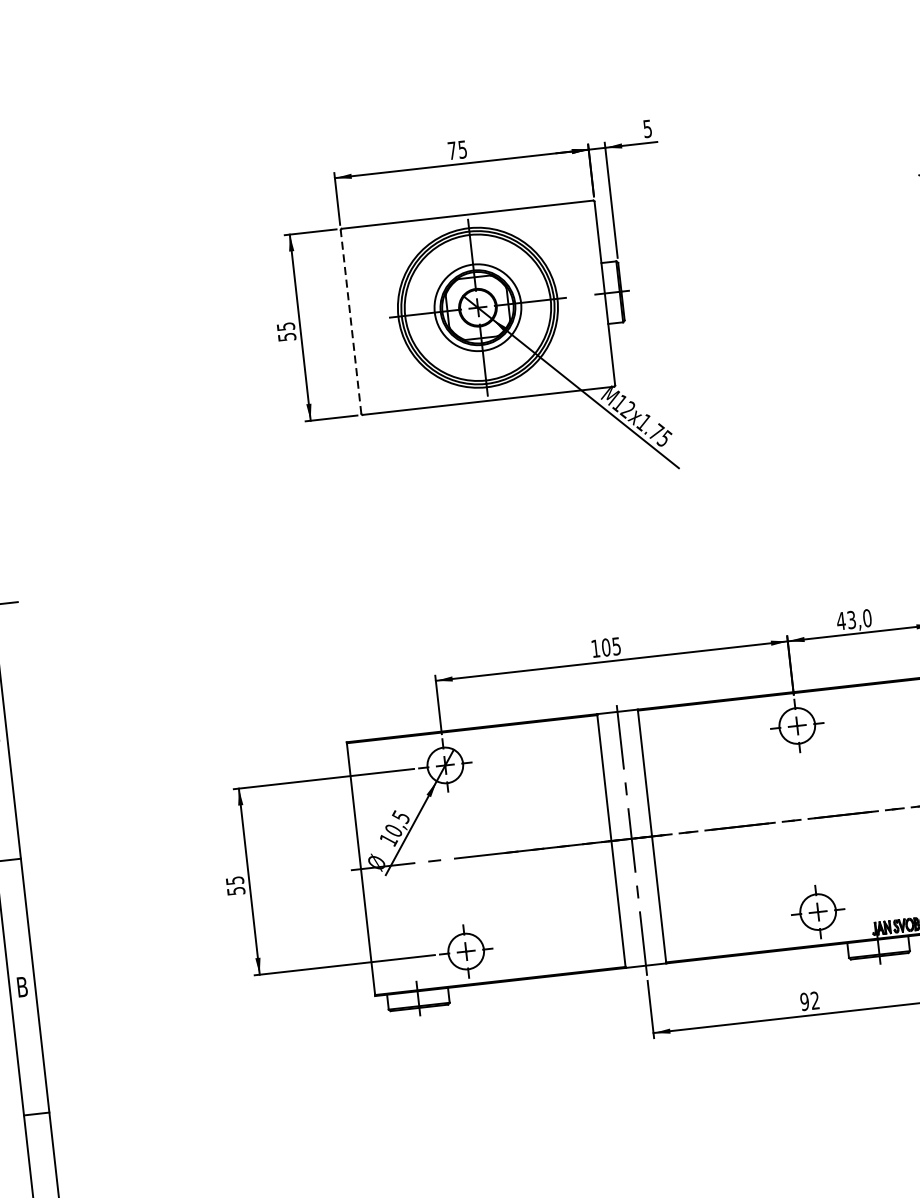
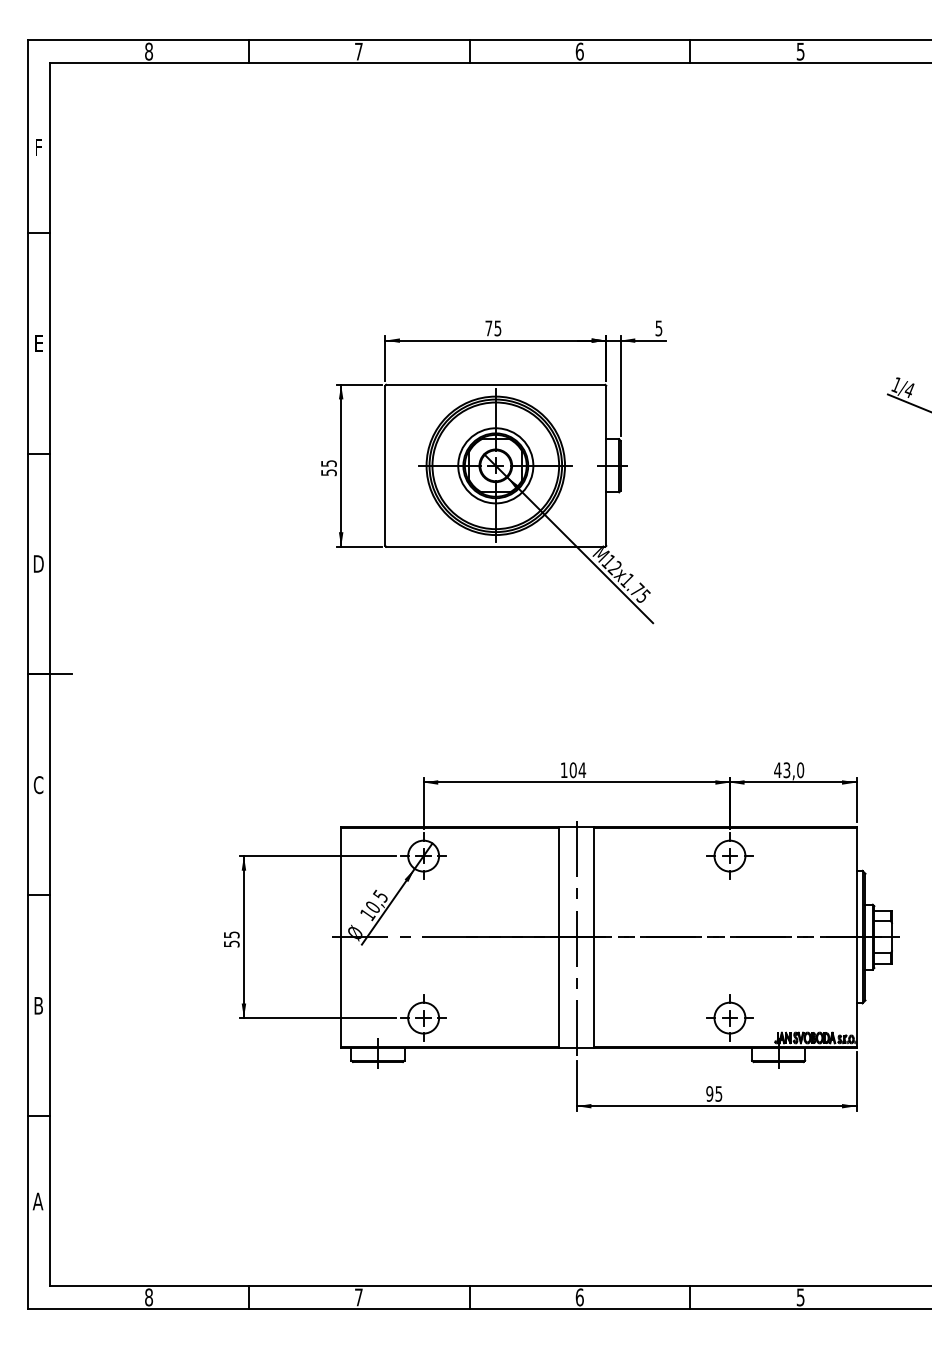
line: (351, 321) -> (385, 465), dashed -> solid
text: (616, 646) -> (582, 770), 105 -> 104
text: (814, 1000) -> (718, 1093), 92 -> 95

